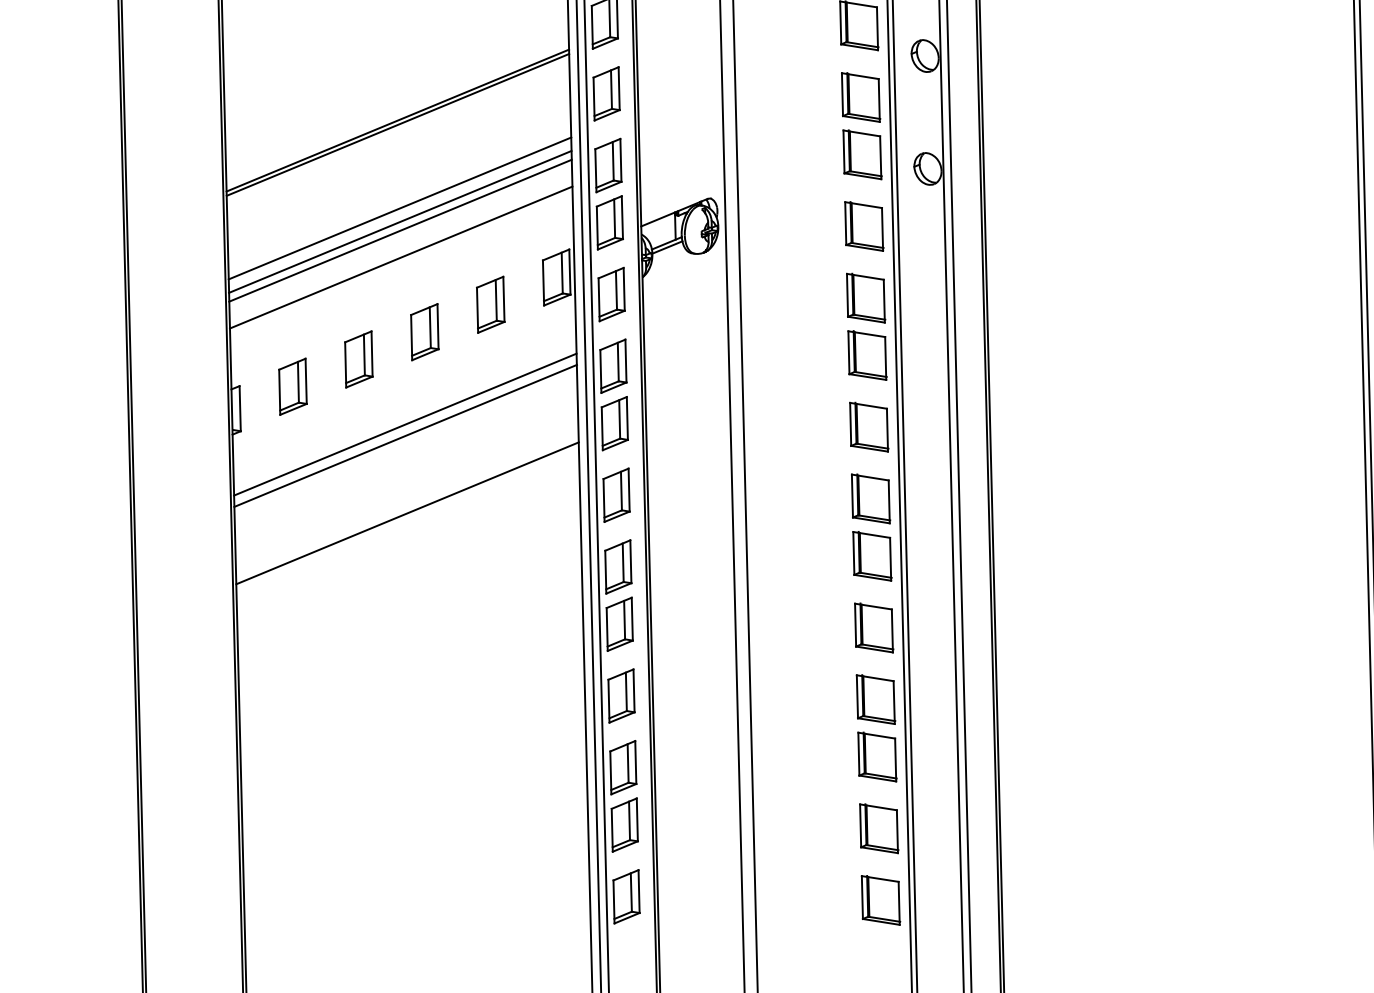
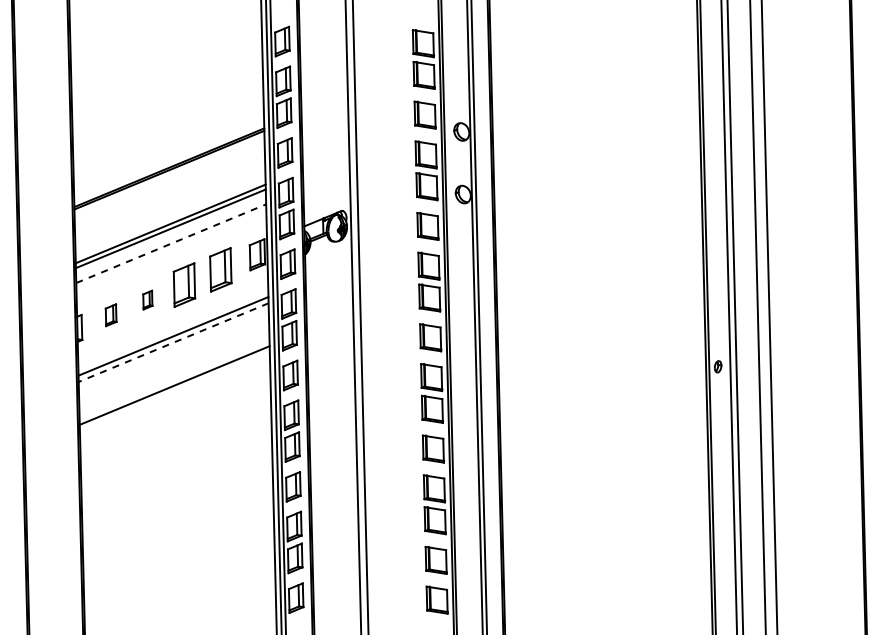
line: (399, 208) -> (170, 216), removed
line: (401, 257) -> (171, 243), solid -> dashed
part: (490, 304) -> (220, 269), size x1.4
part: (423, 331) -> (183, 284), size x1.4
part: (358, 358) -> (147, 299), size x0.6
part: (291, 385) -> (110, 314), size x0.7
line: (405, 435) -> (173, 342), solid -> dashed

